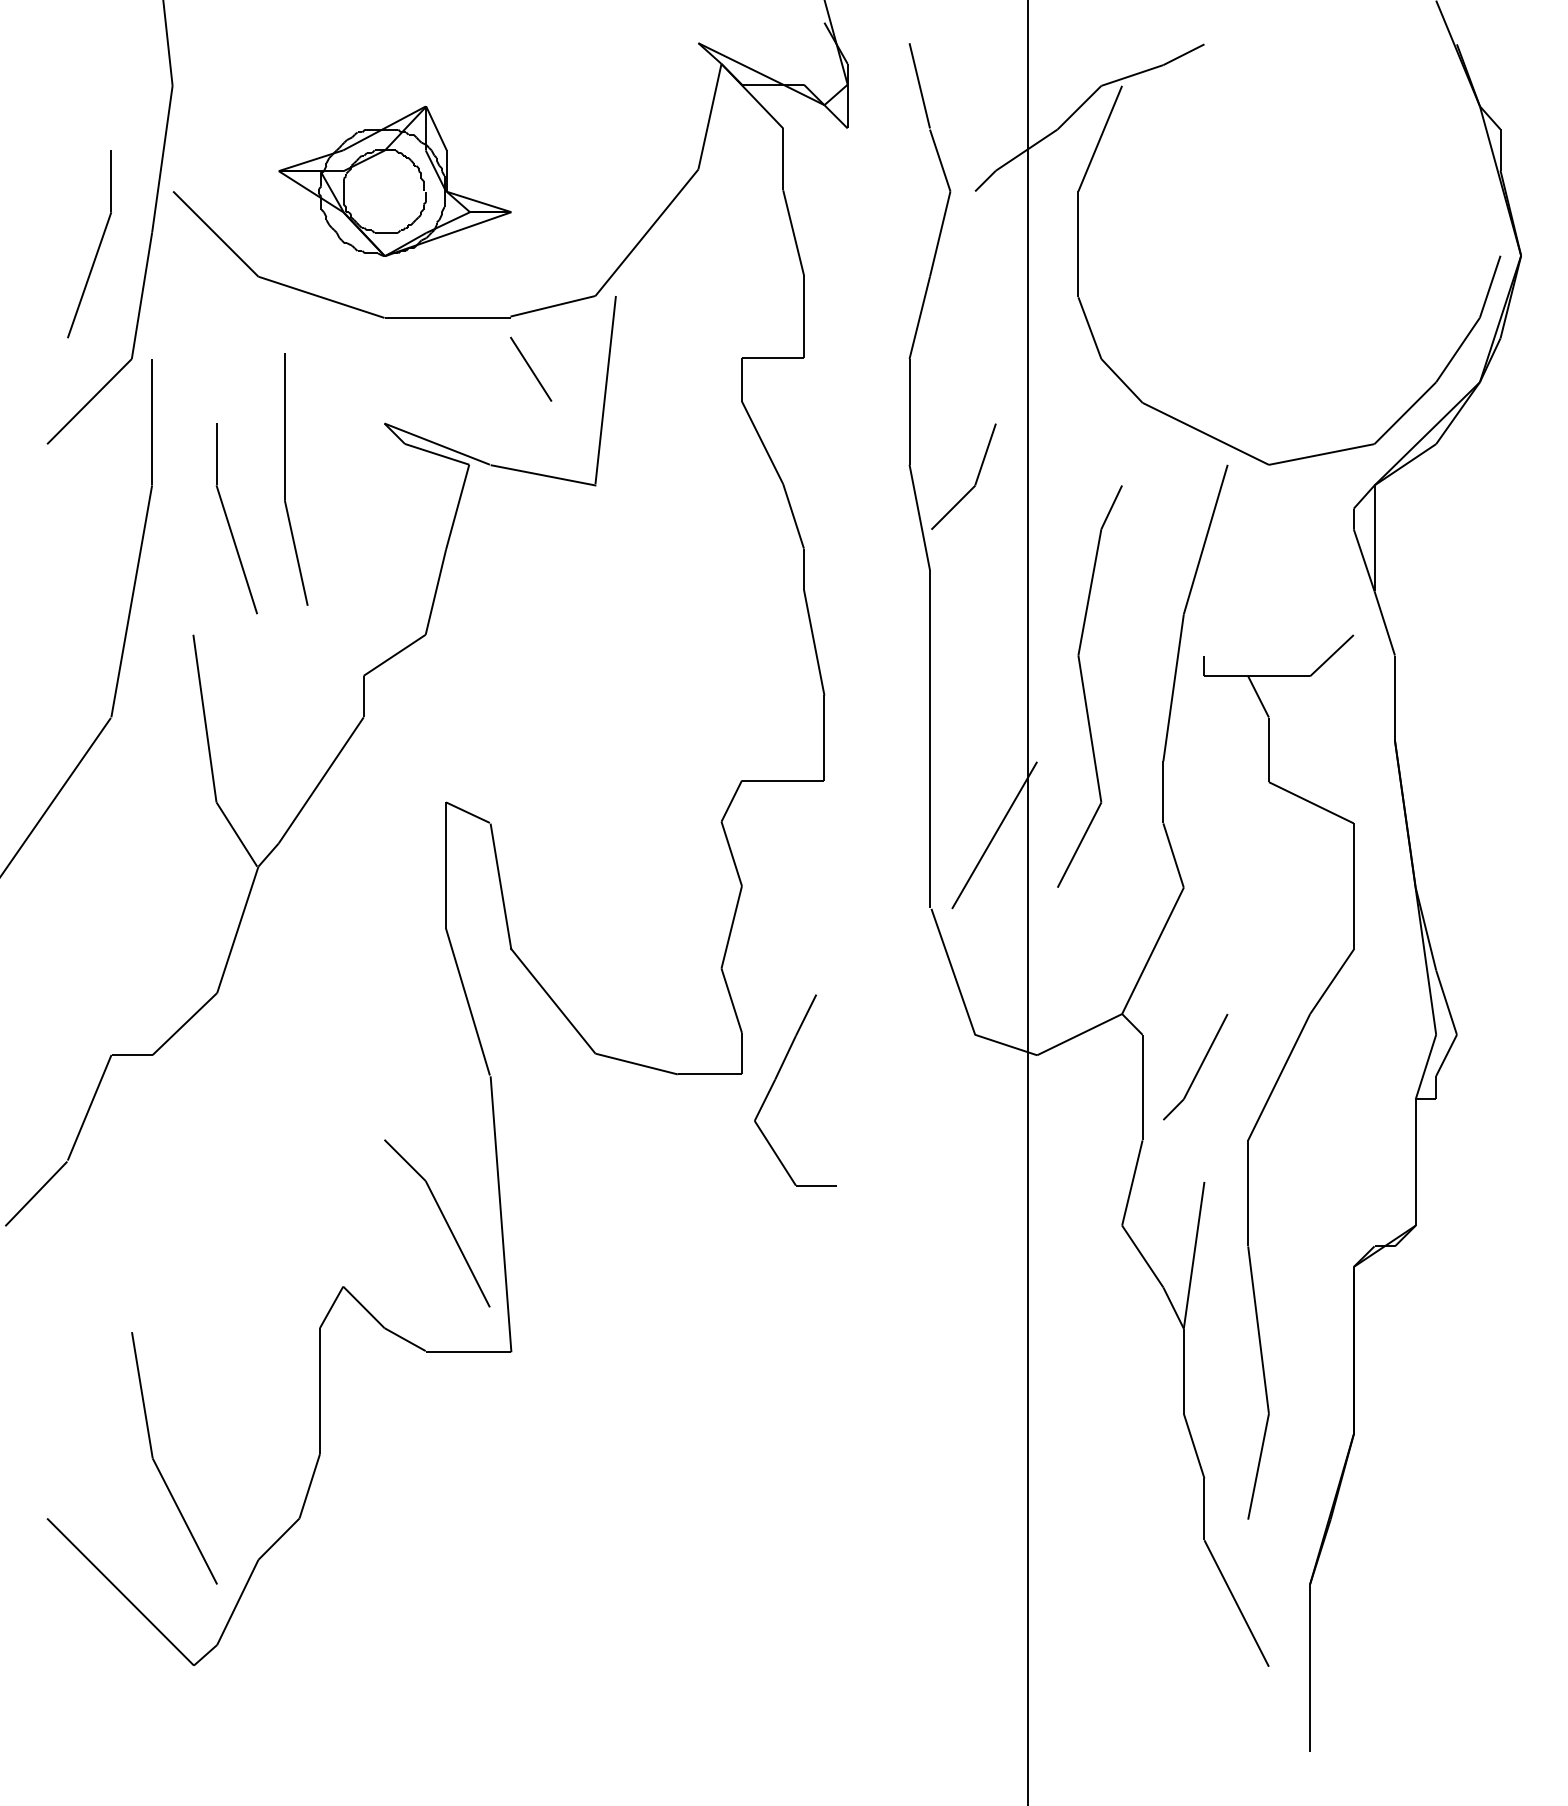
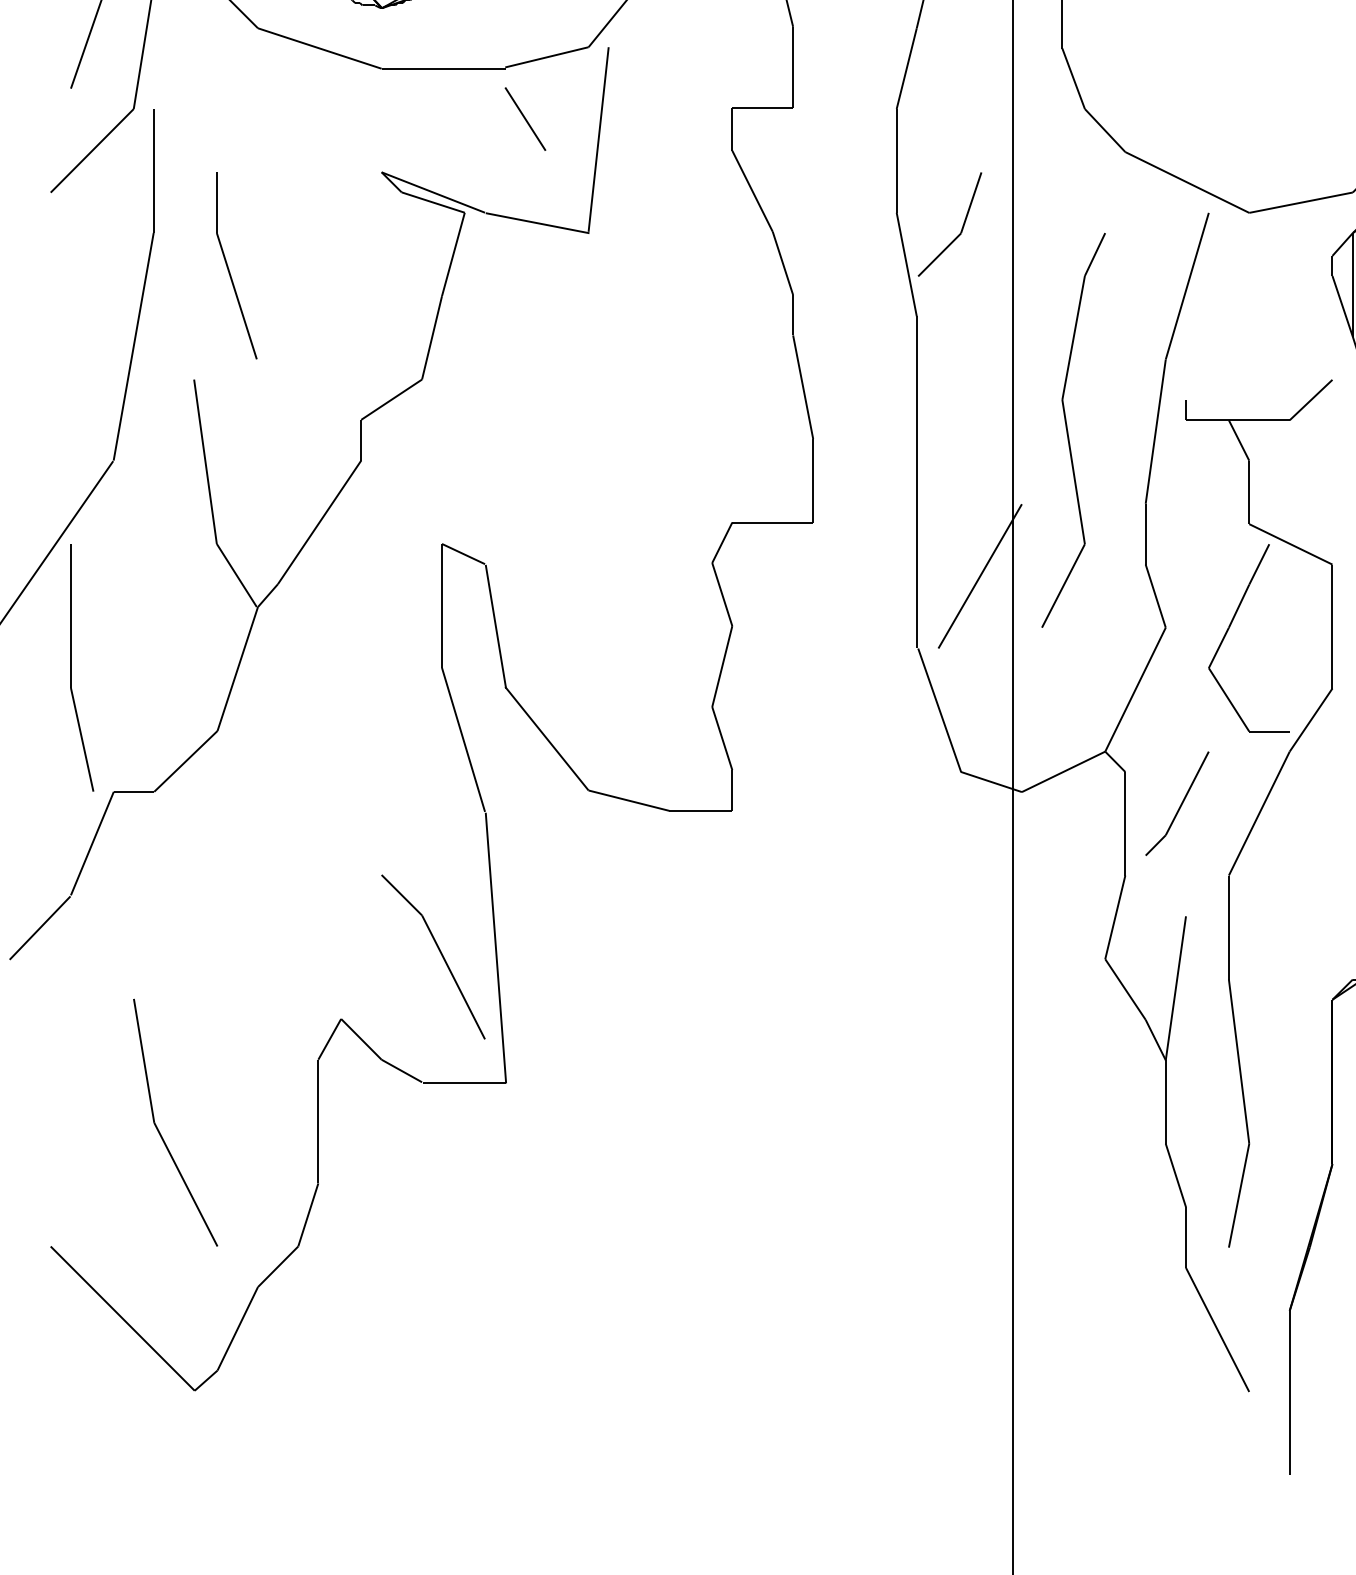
part: (285, 479) -> (71, 667), moved
part: (775, 1081) -> (1229, 629), moved
part: (158, 1467) -> (159, 1131), moved

